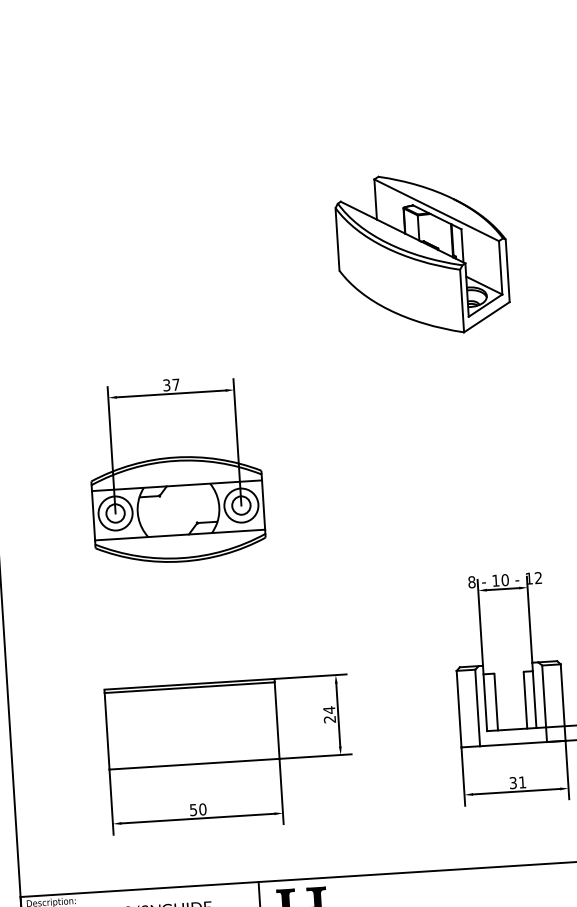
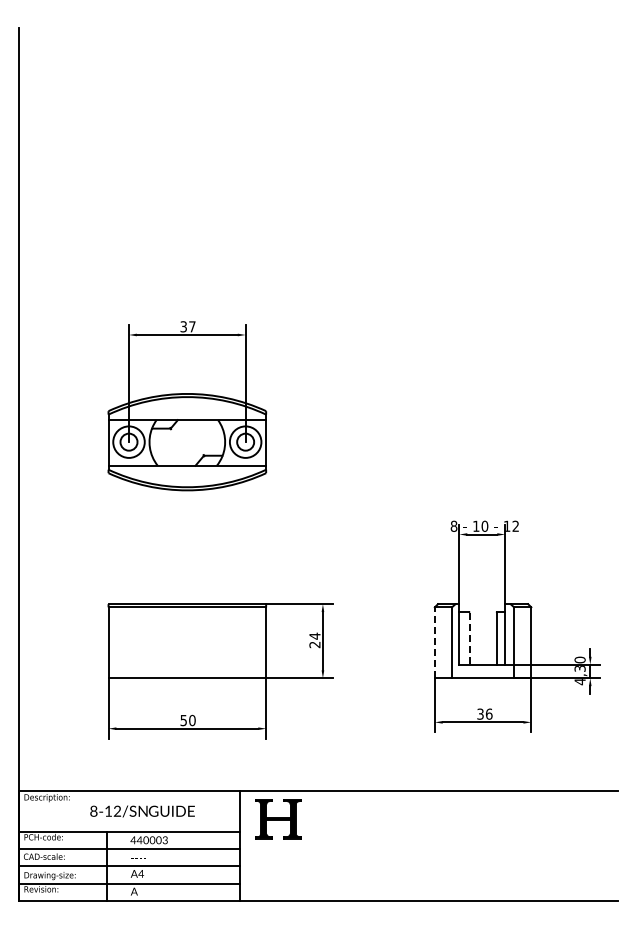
part: (422, 254) -> (427, 220), removed
line: (496, 703) -> (469, 639), solid -> dashed
line: (458, 708) -> (434, 642), solid -> dashed
text: (521, 781) -> (488, 713), 31 -> 36

